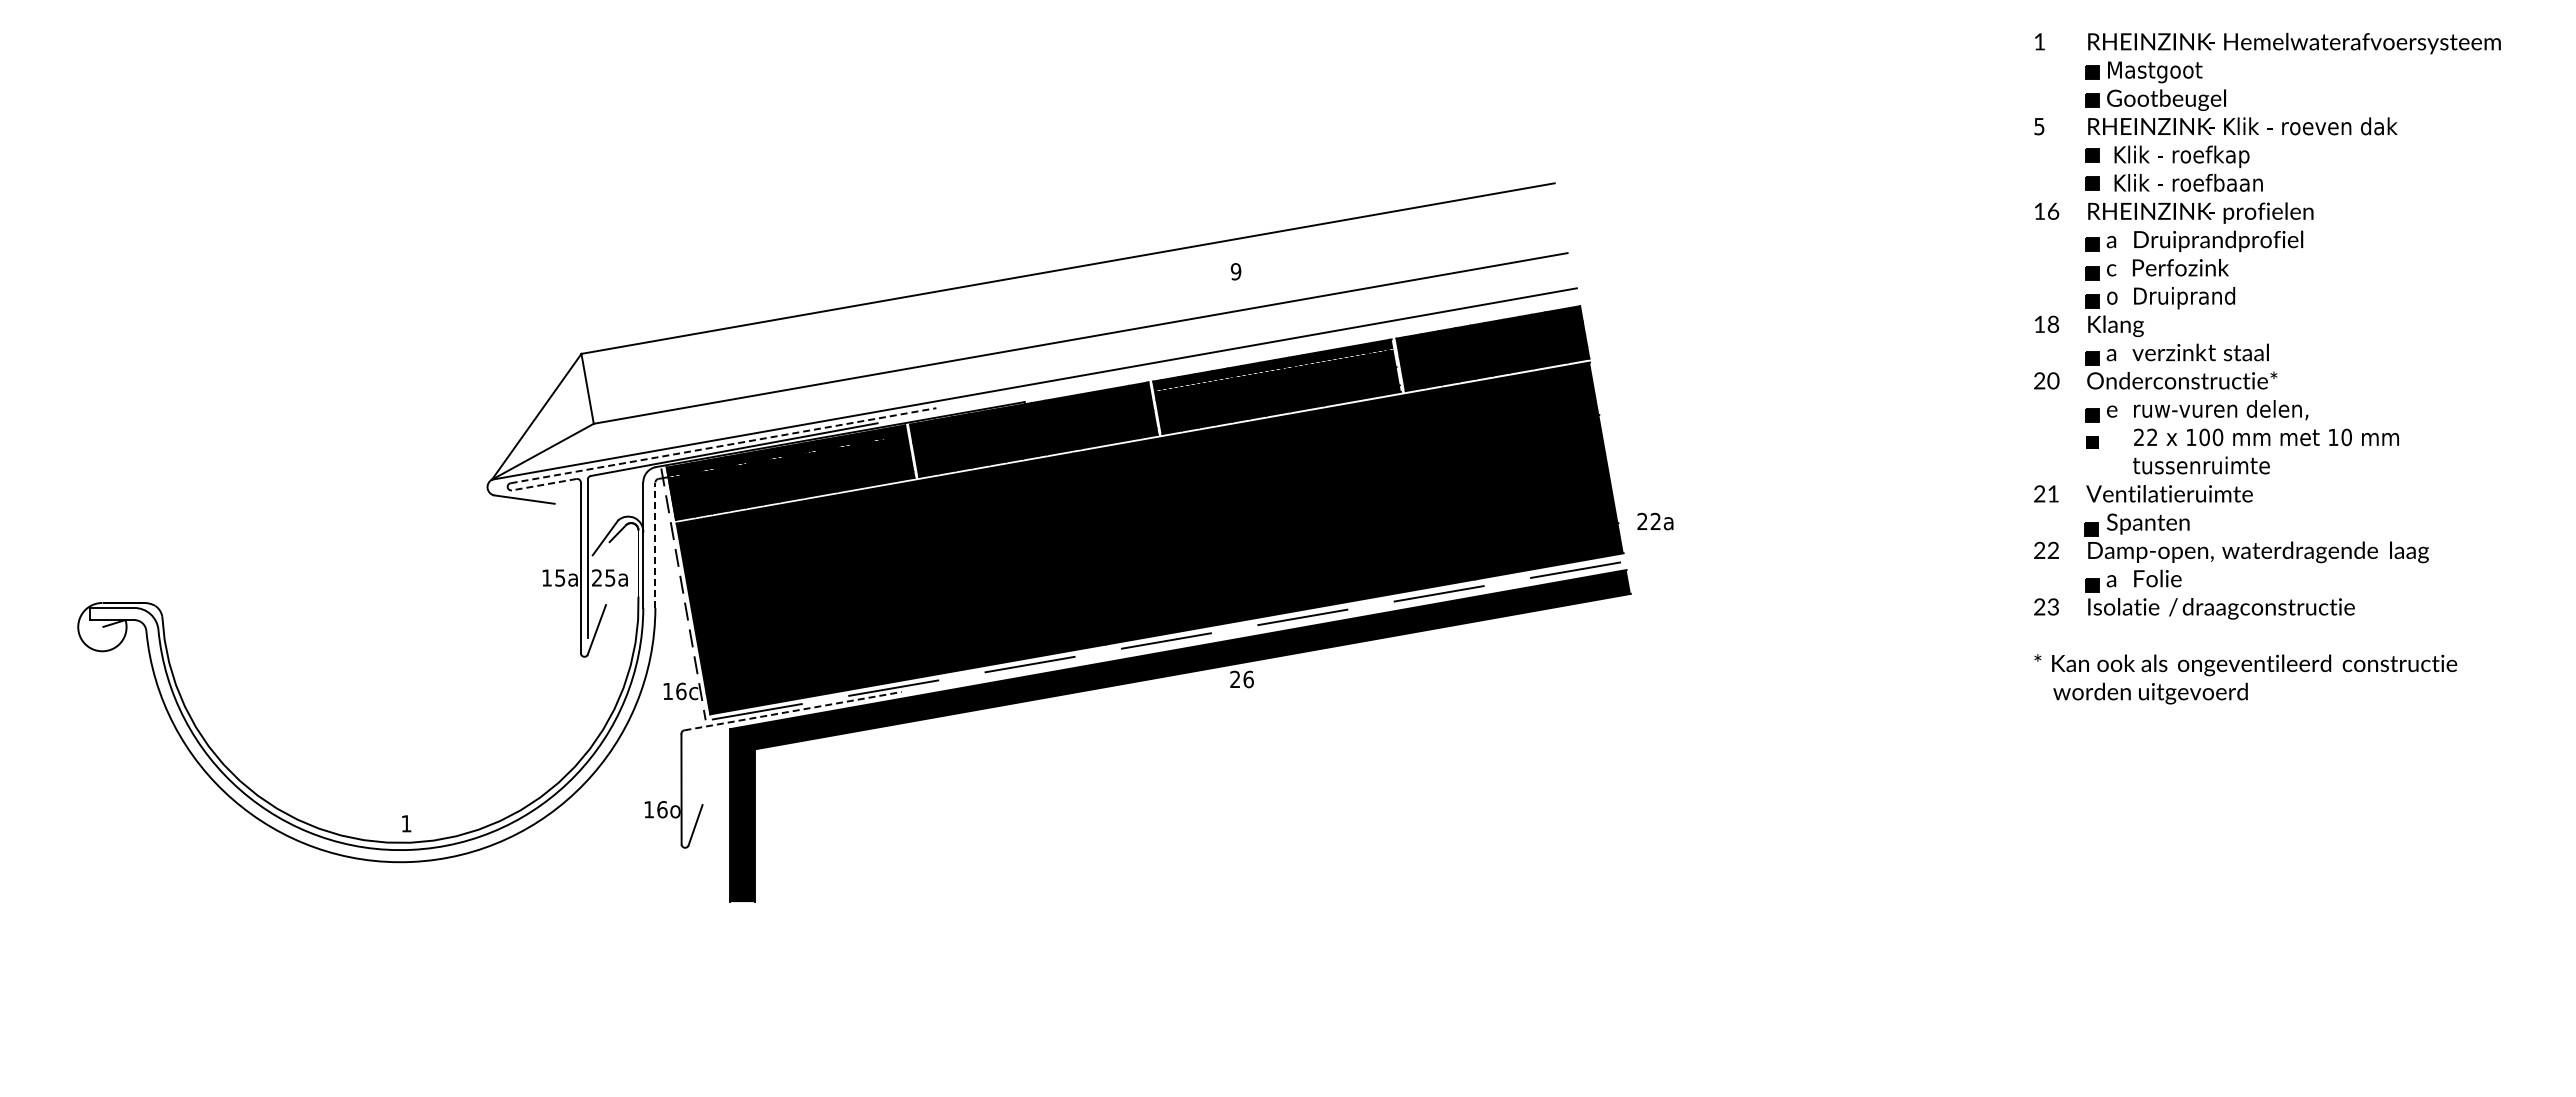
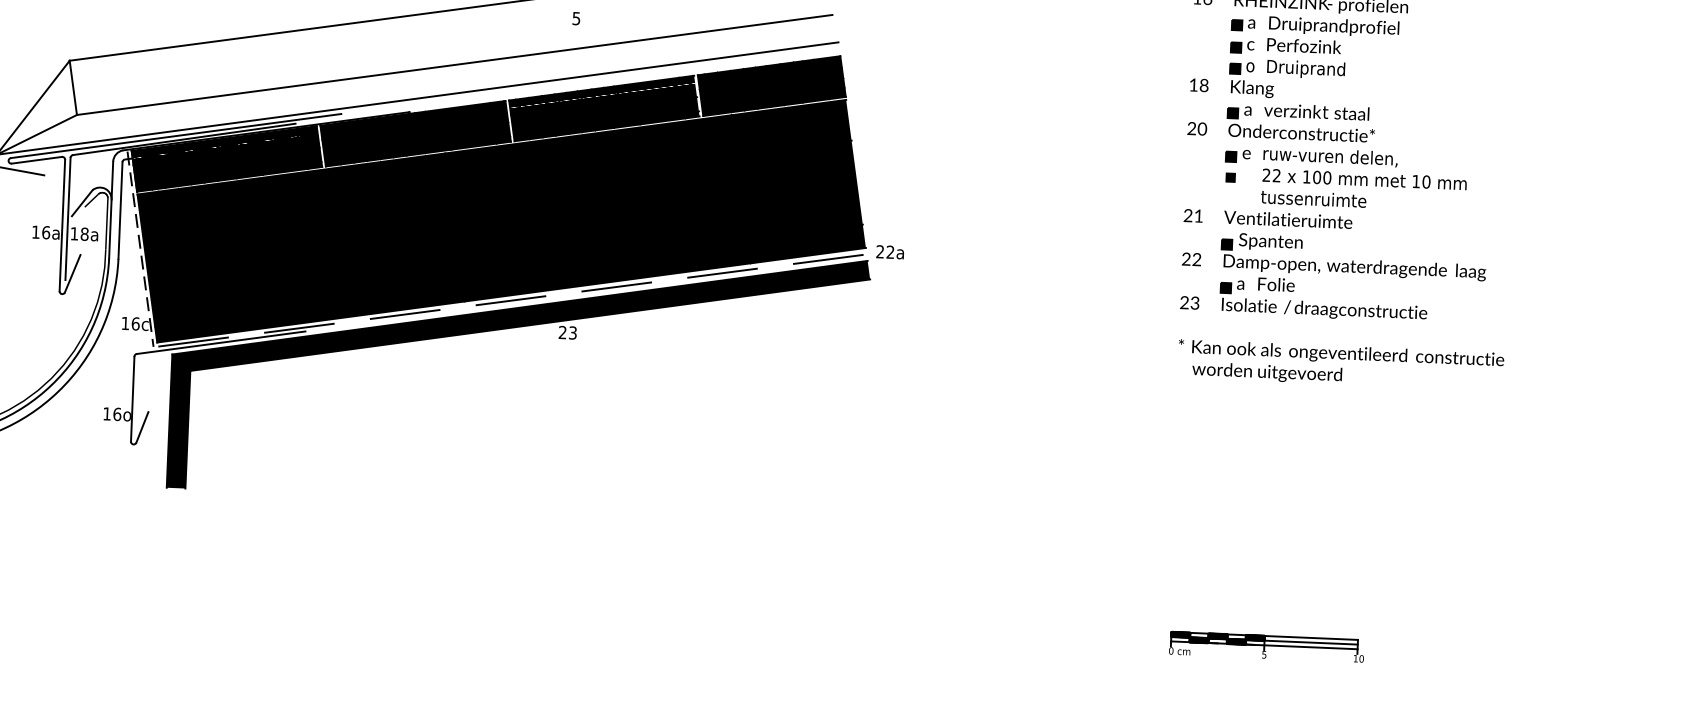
text: (1235, 271) -> (576, 18), 9 -> 5
line: (724, 445) -> (176, 135), dashed -> solid
line: (544, 484) -> (37, 160), dashed -> solid
text: (1655, 521) -> (890, 252), moved
line: (655, 545) -> (120, 210), dashed -> solid
text: (560, 577) -> (46, 232), 15a -> 16a
text: (603, 577) -> (79, 233), 25a -> 18a
text: (1248, 679) -> (572, 333), 26 -> 23
line: (793, 711) -> (221, 342), dashed -> solid
part: (2164, 1048) -> (1266, 646), added

